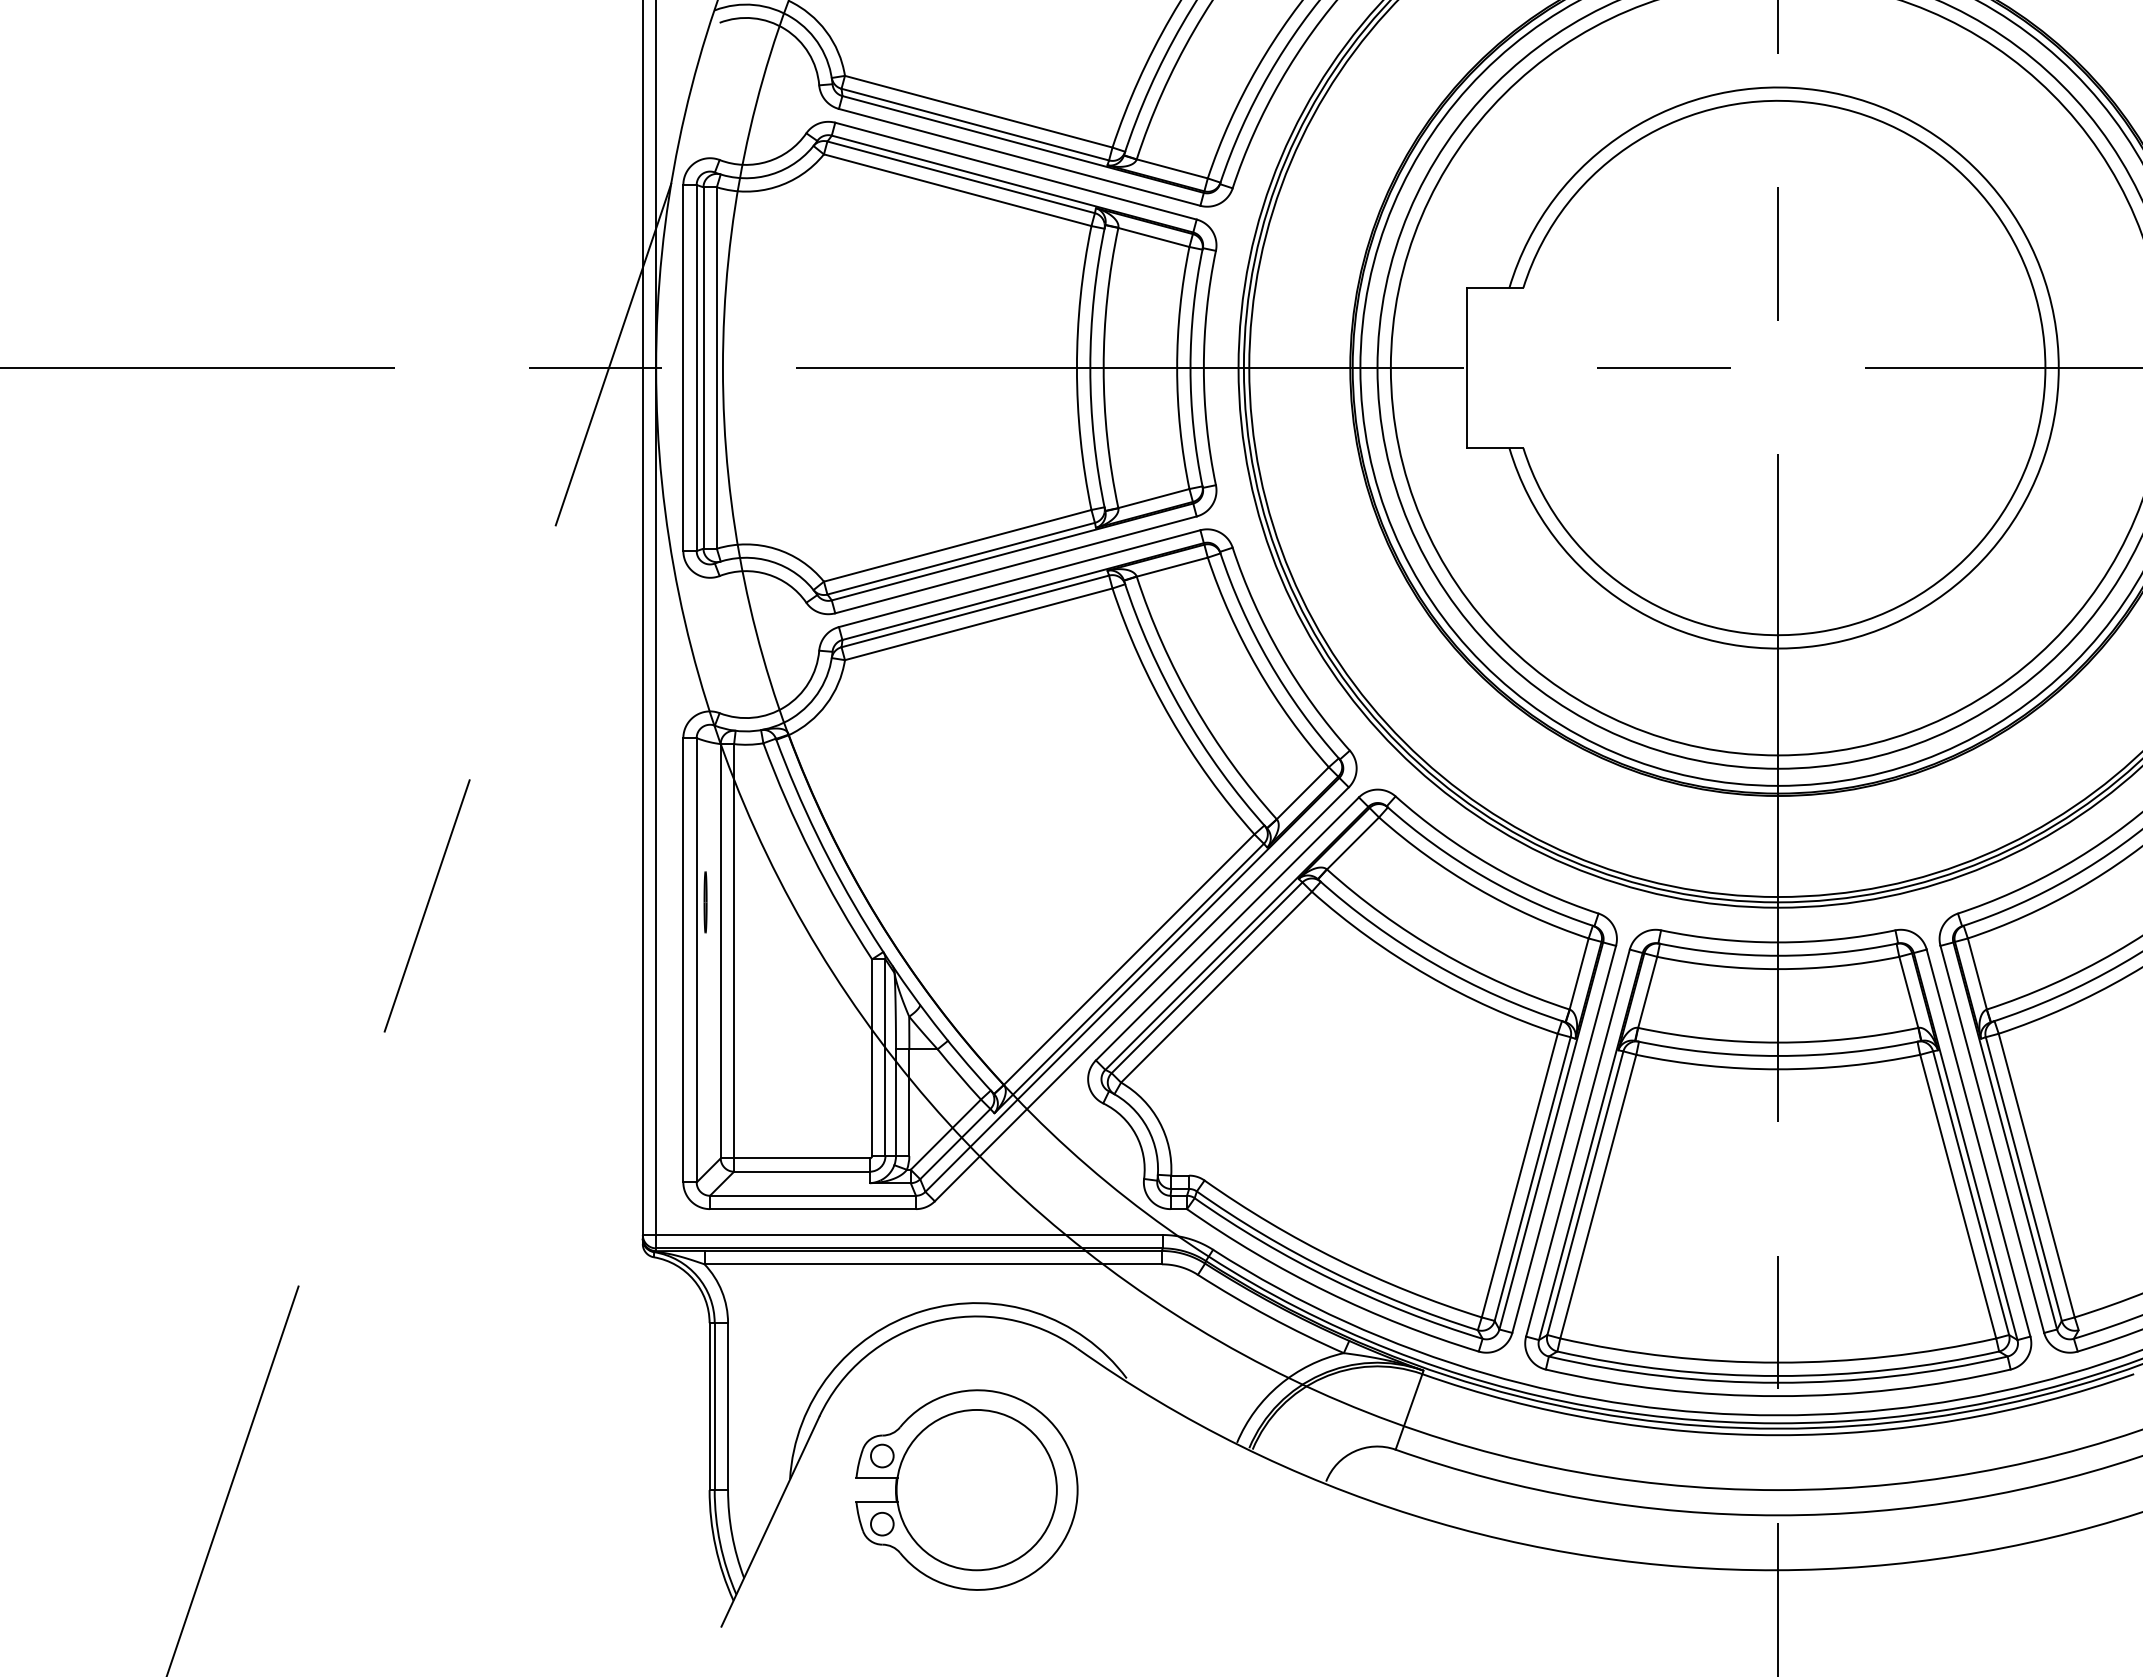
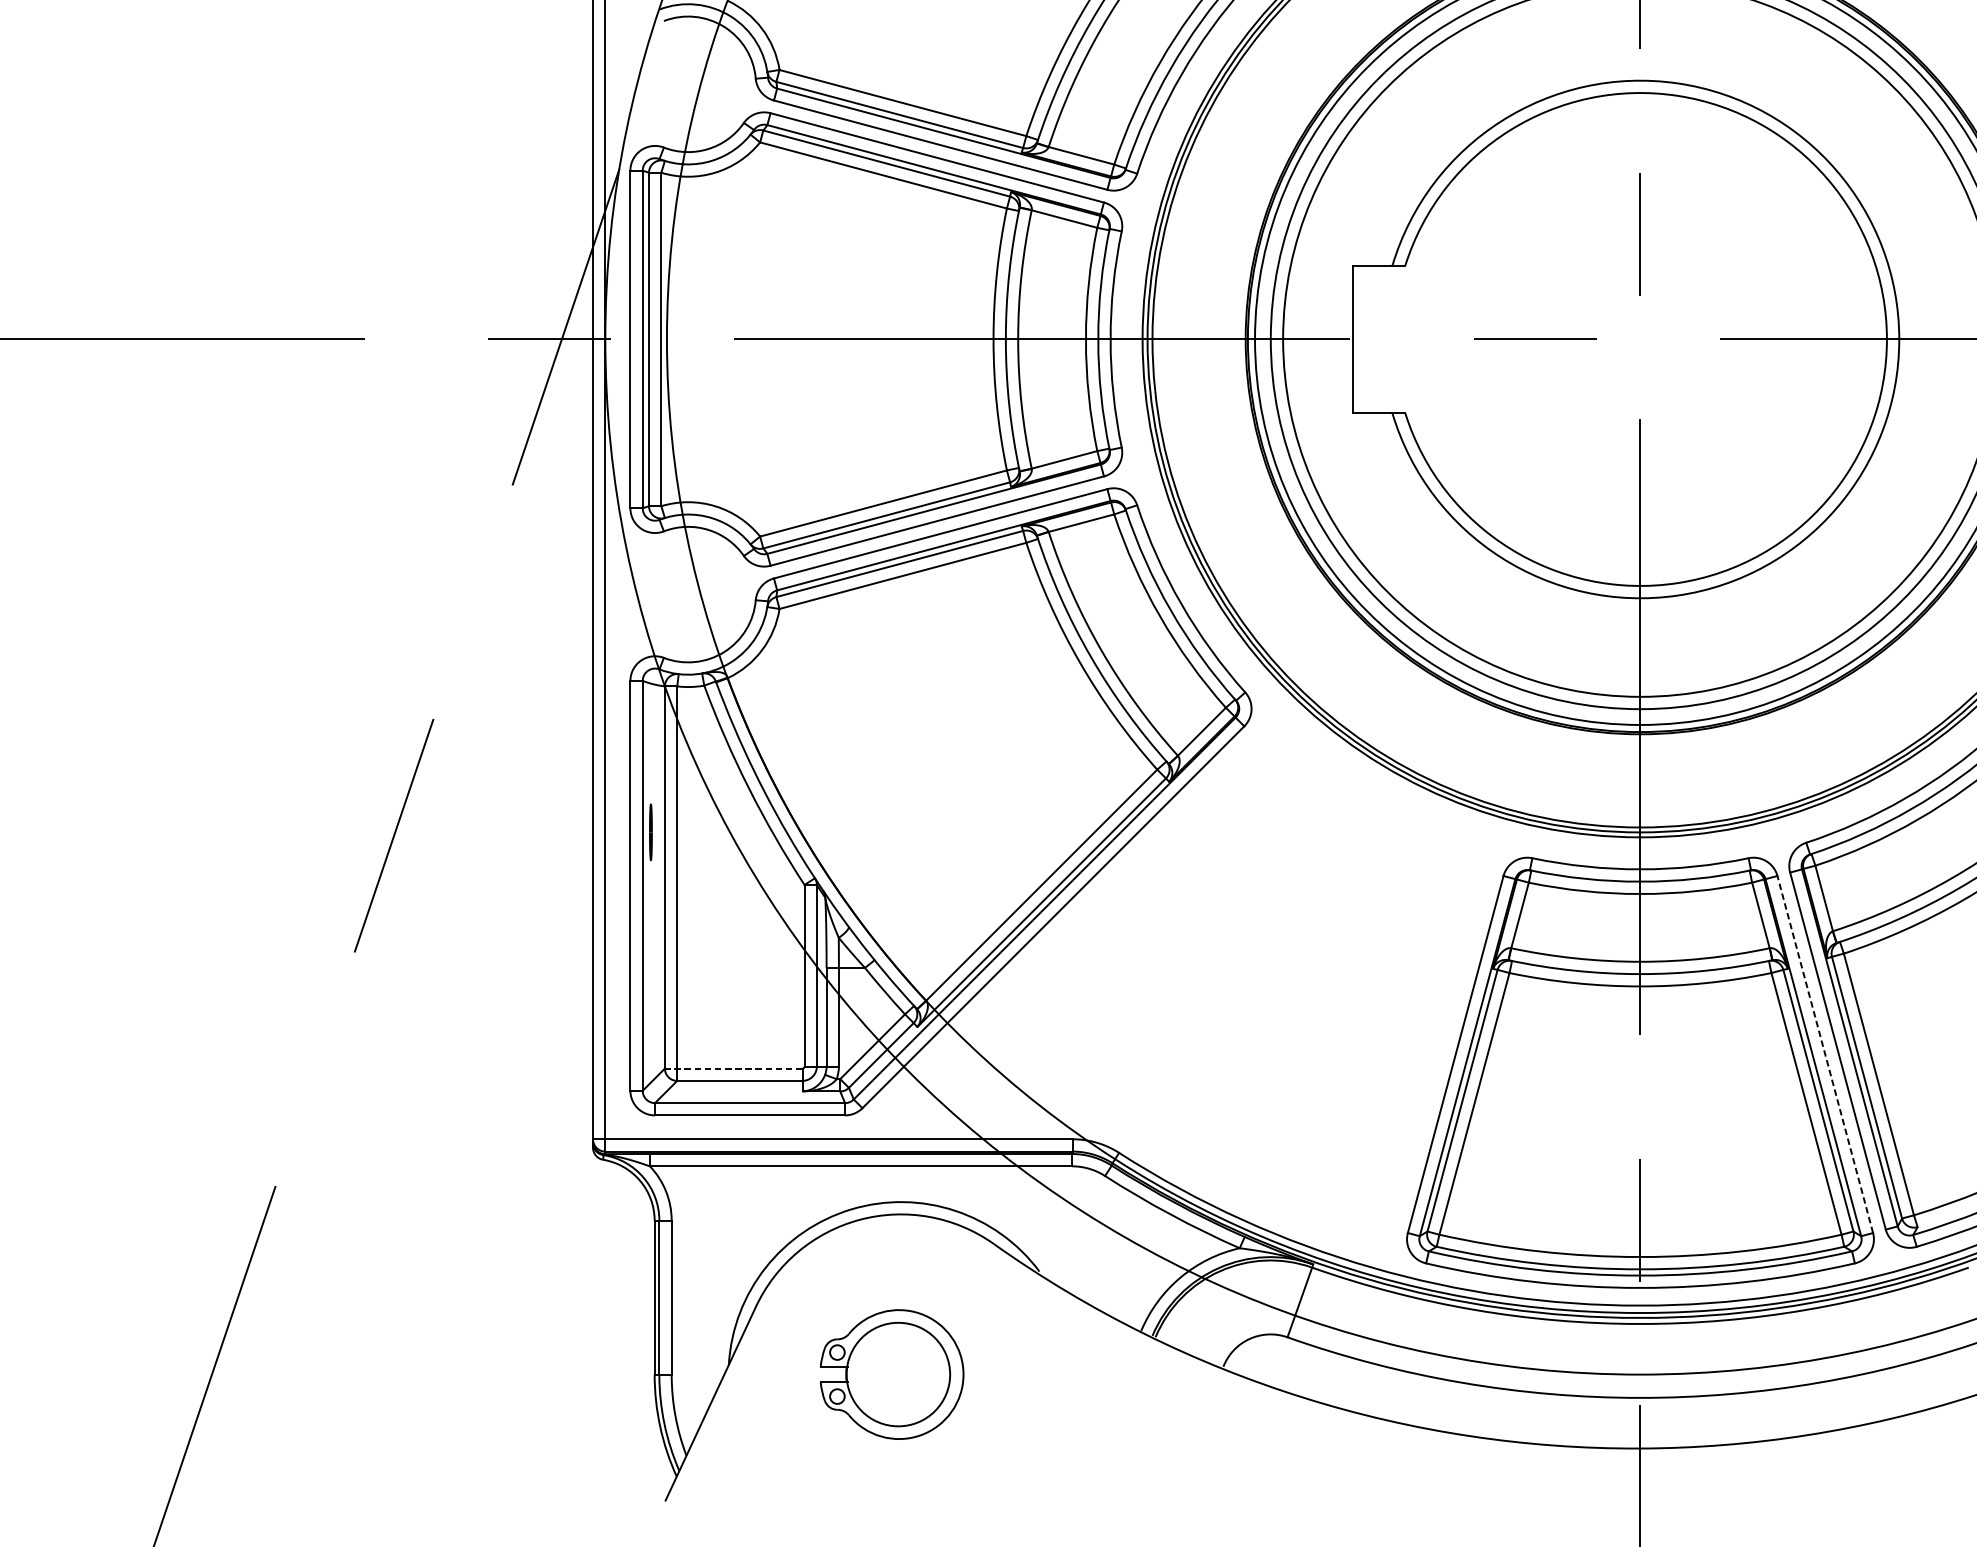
part: (1352, 1070) -> (1247, 987), removed
line: (1978, 1142) -> (1825, 1053), solid -> dashed
line: (795, 1158) -> (733, 1068), solid -> dashed
part: (966, 1489) -> (891, 1374), size x0.7

